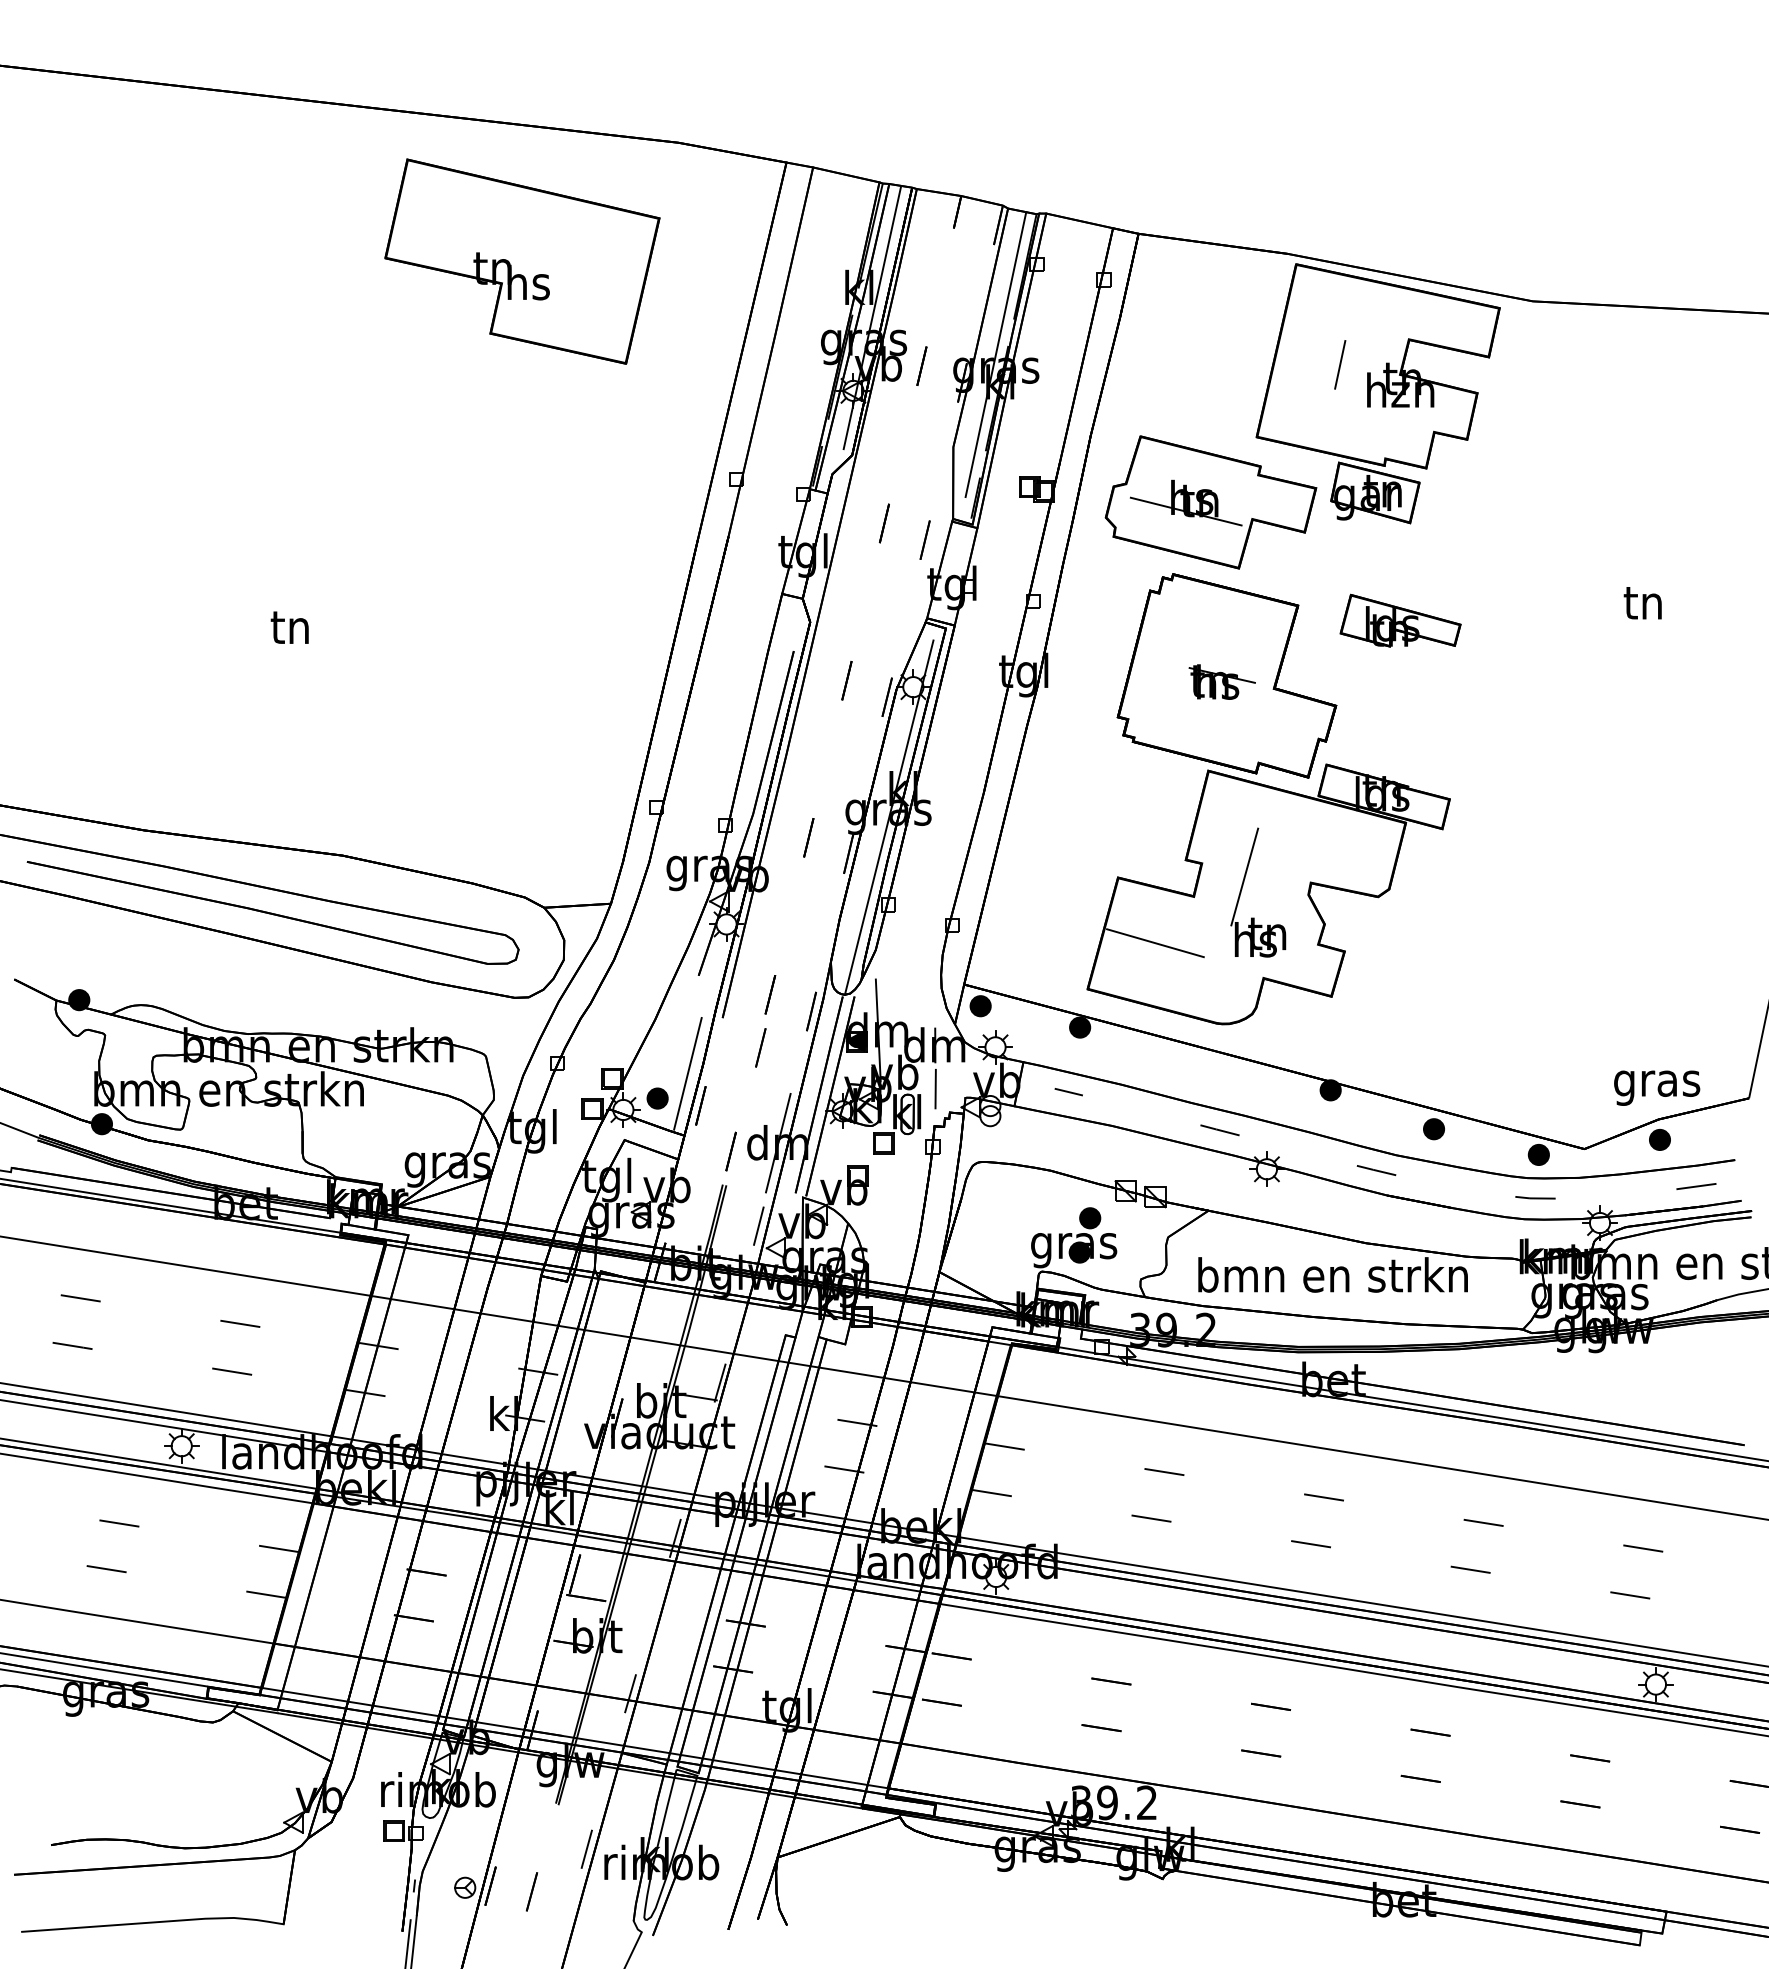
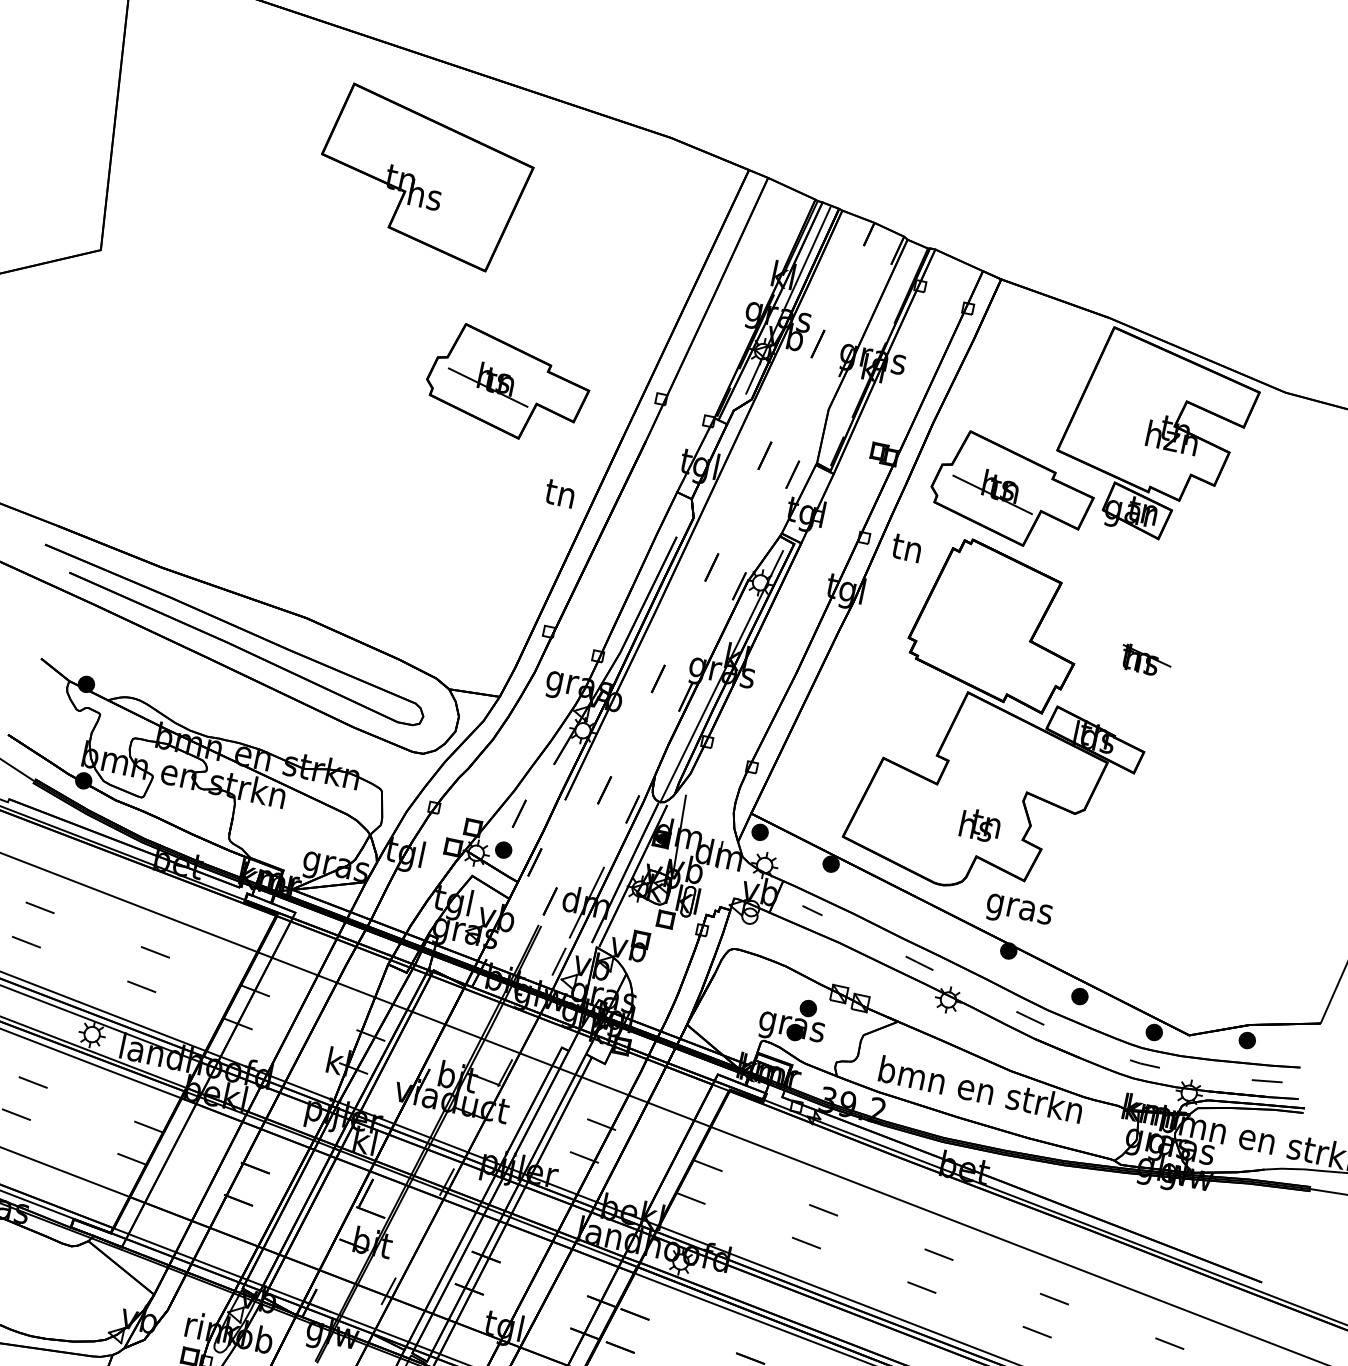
part: (522, 261) -> (424, 178), moved
line: (995, 354) -> (874, 346), removed
line: (1340, 364) -> (1131, 409), removed
part: (536, 502) -> (507, 384), added
text: (1642, 603) -> (906, 548), moved
part: (1400, 620) -> (1135, 610), removed
text: (289, 627) -> (559, 493), moved
part: (1221, 681) -> (1145, 660), moved
line: (1244, 876) -> (978, 777), removed
line: (1155, 943) -> (900, 813), removed
line: (760, 1047) -> (519, 813), moved
line: (687, 1073) -> (530, 836), removed
text: (1657, 1087) -> (1019, 911), moved
line: (935, 1088) -> (713, 886), removed

